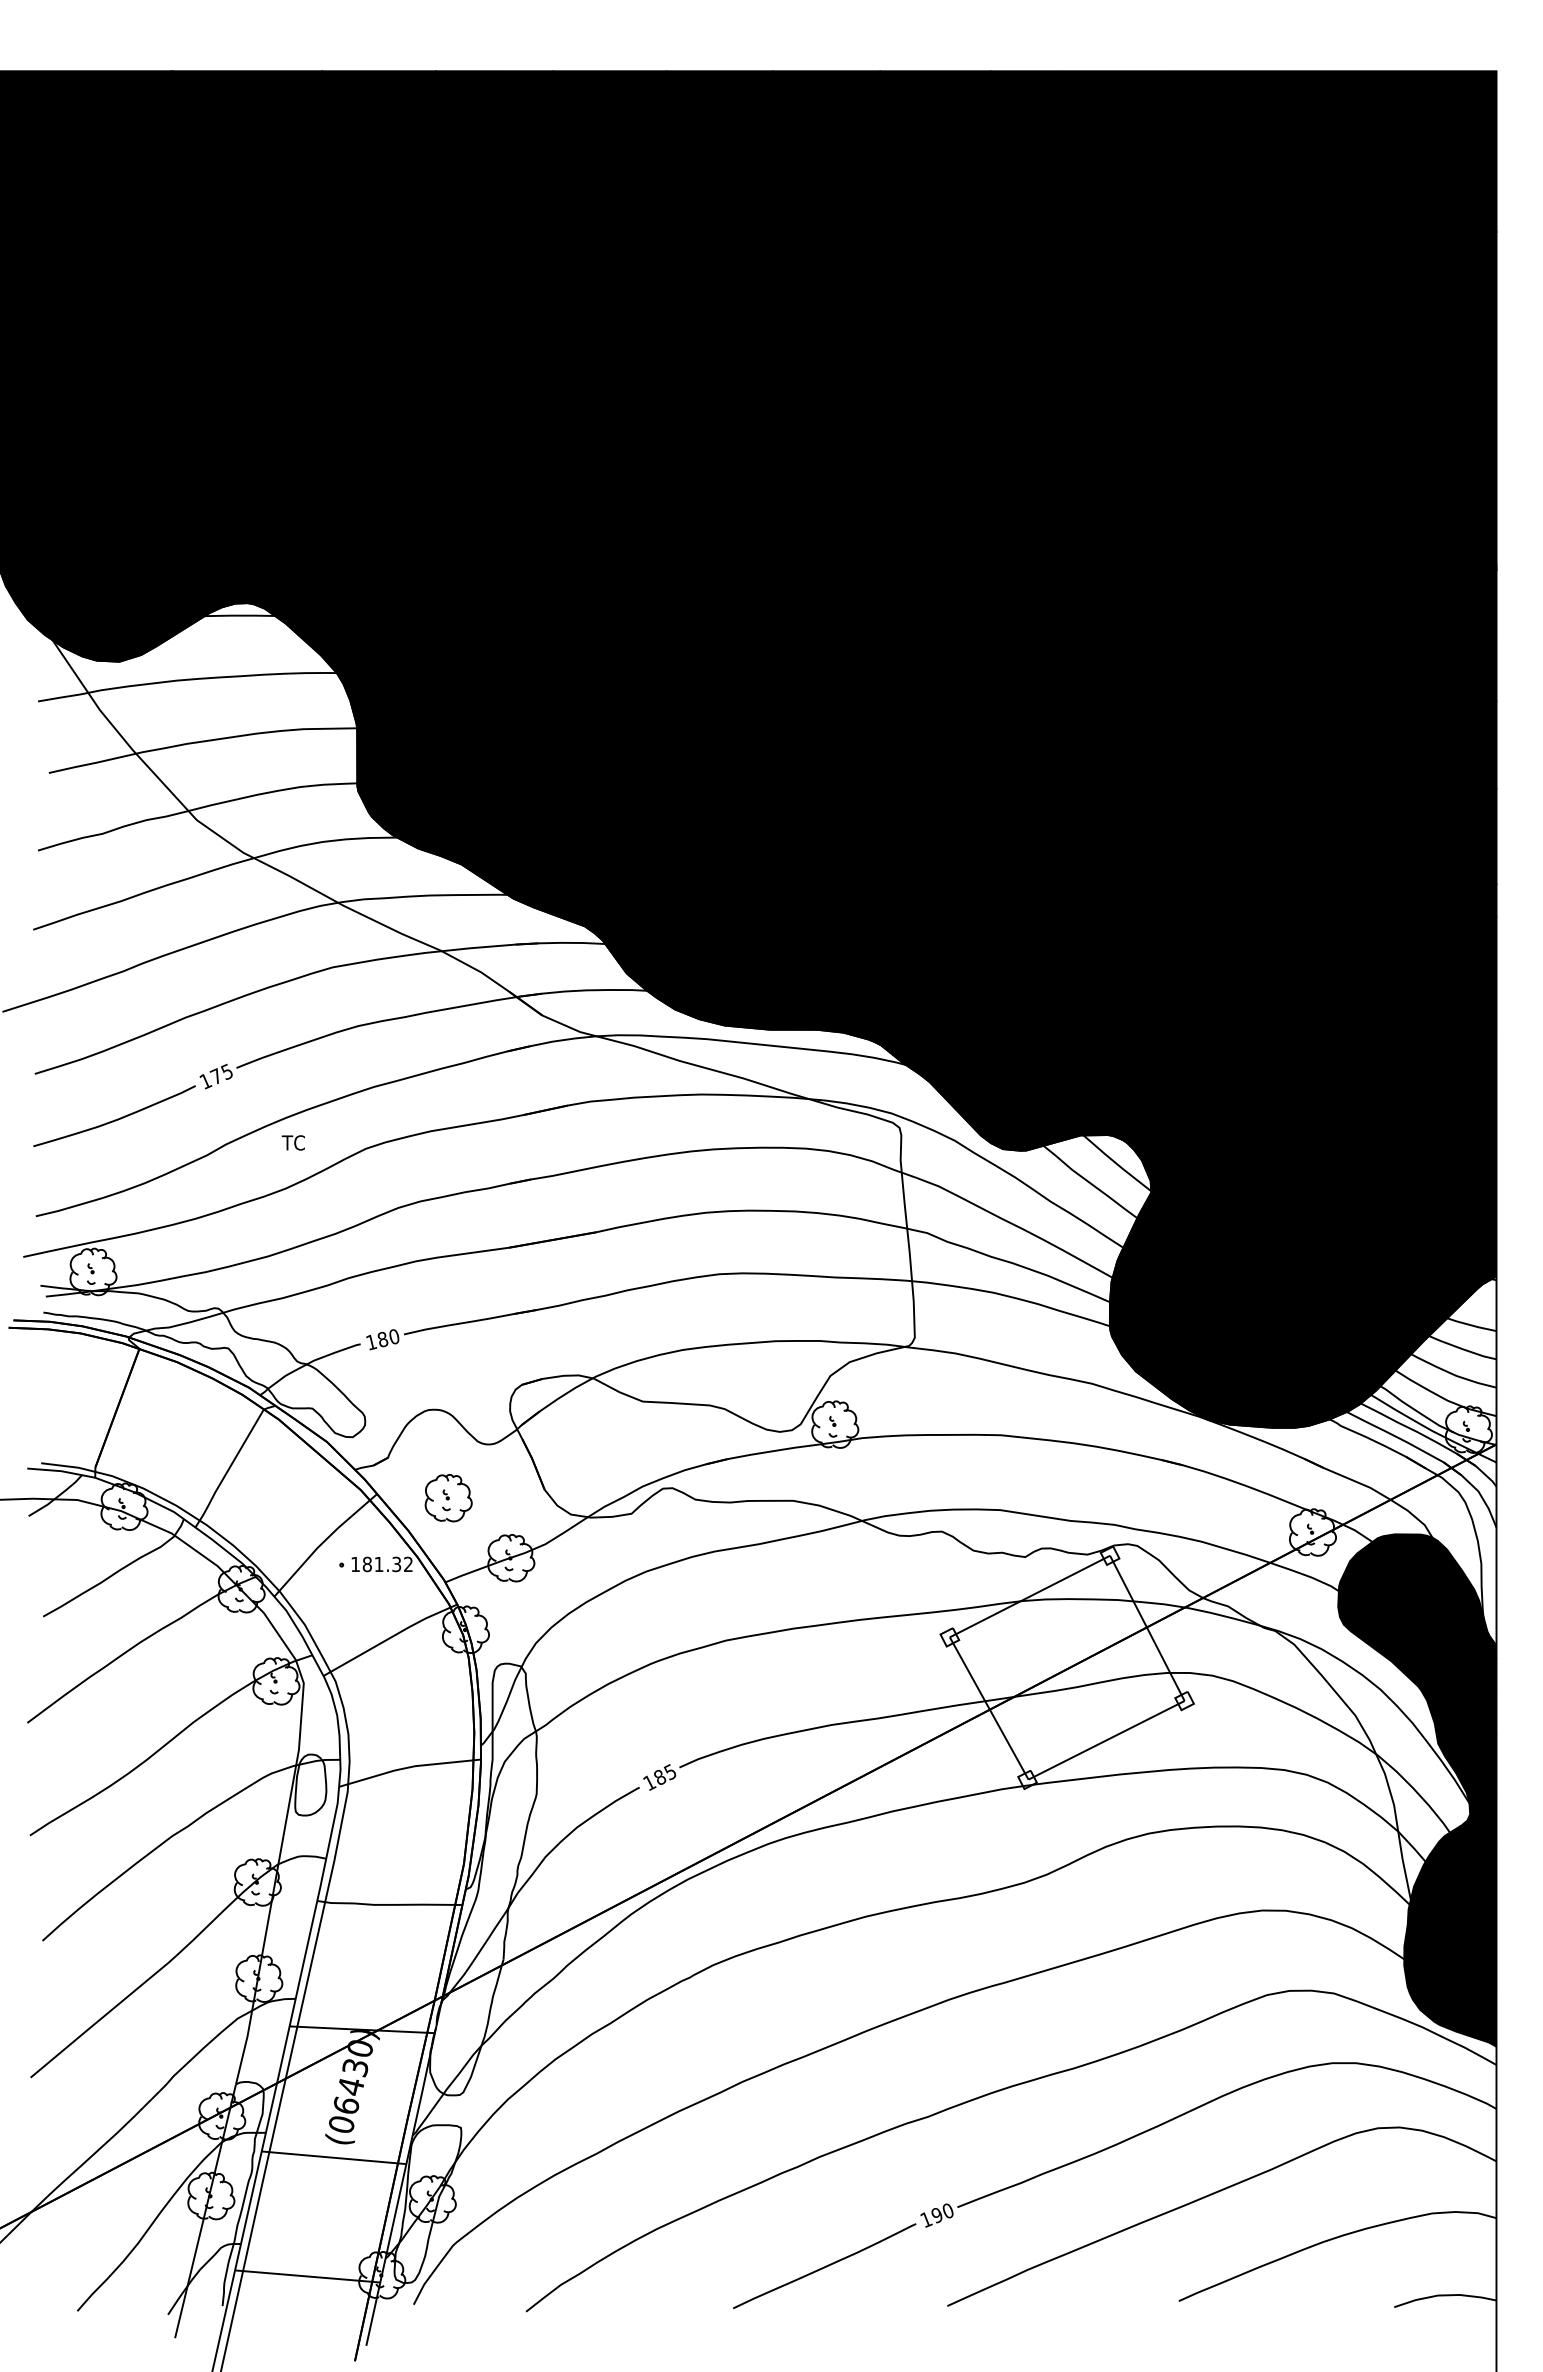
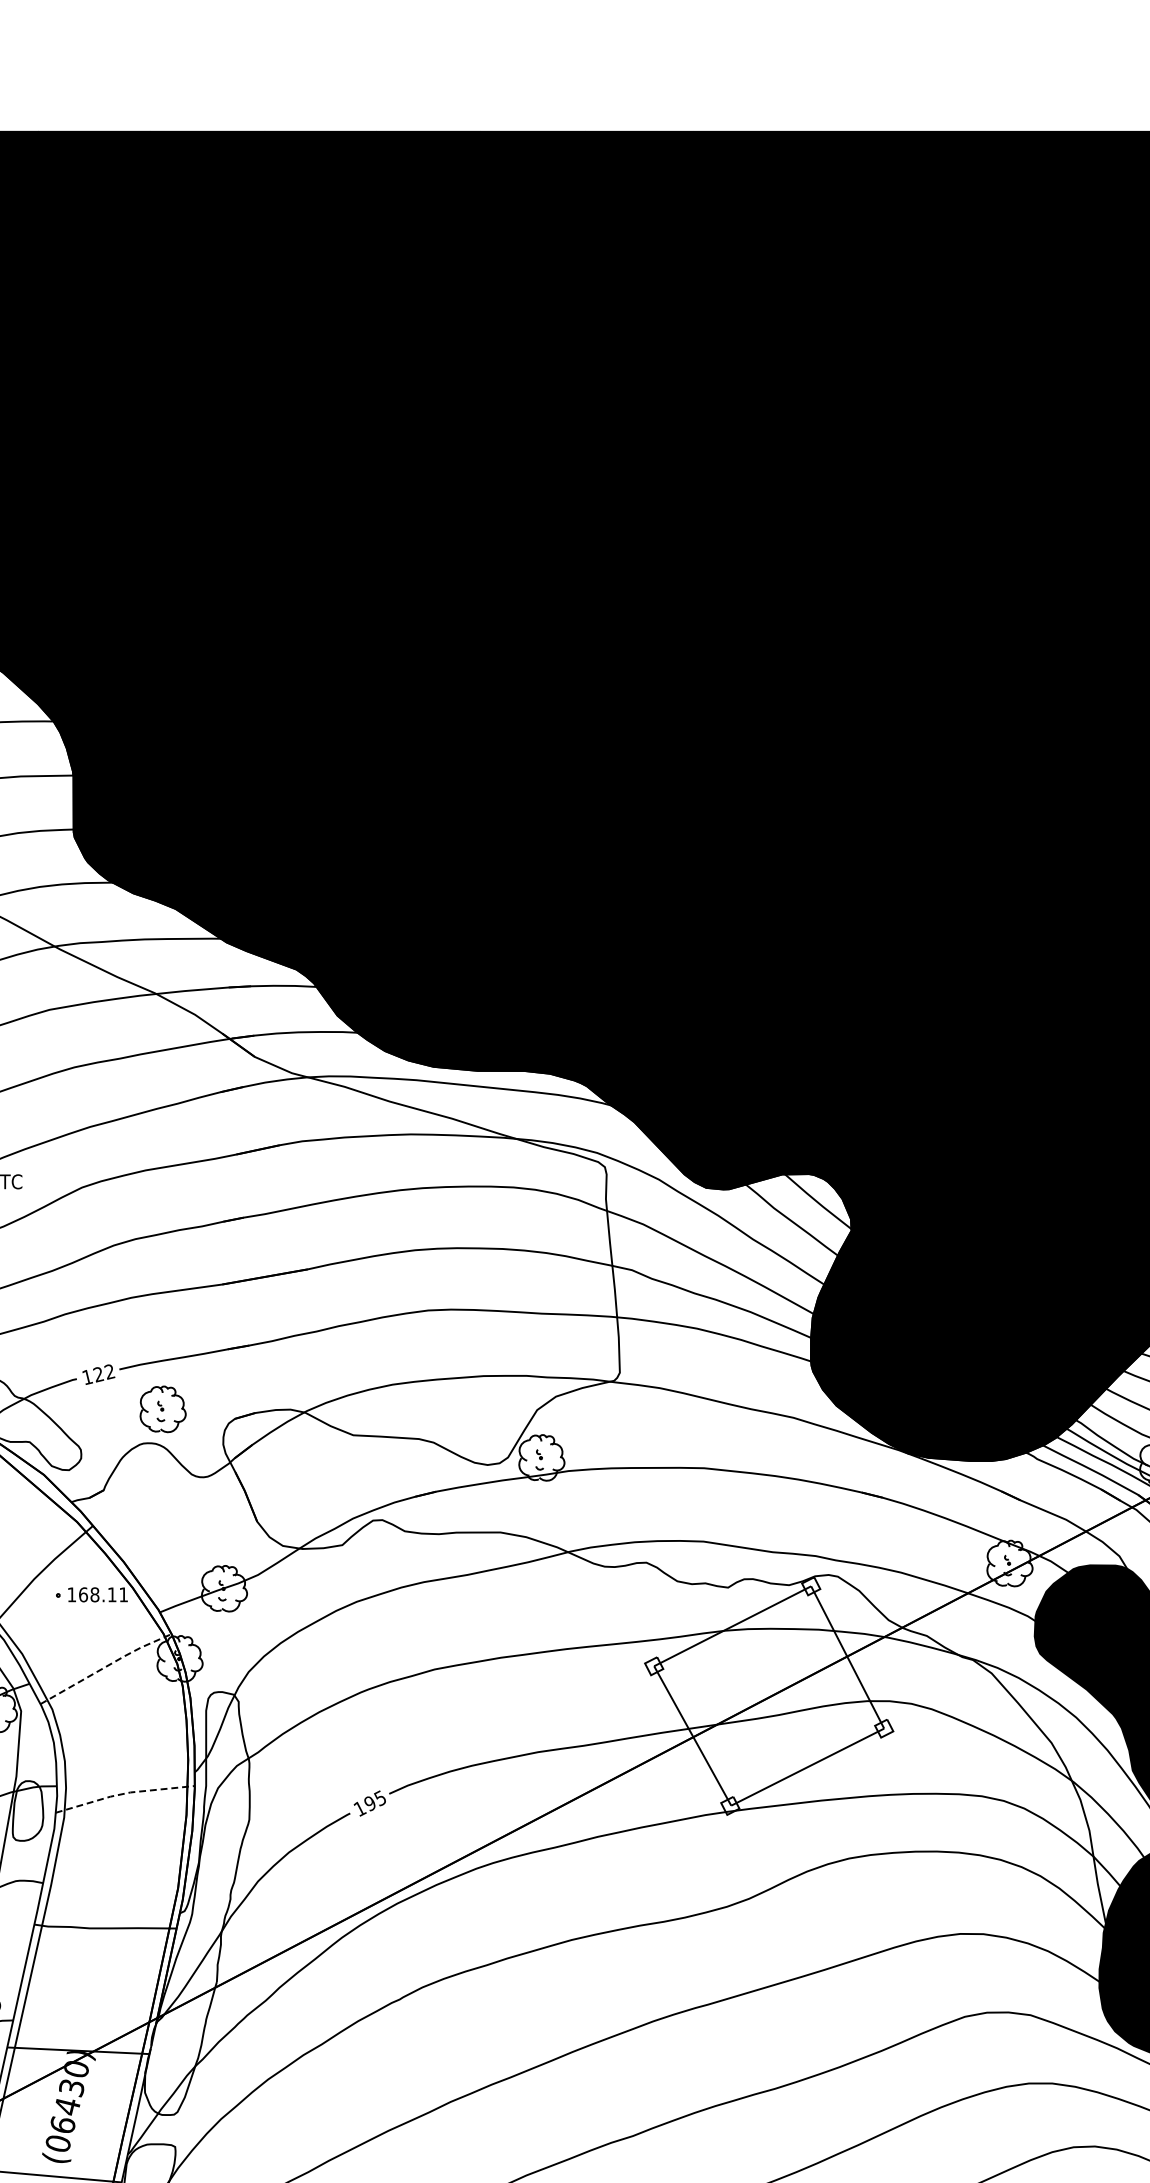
text: (388, 1338) -> (104, 1373), 180 -> 122
part: (448, 1498) -> (162, 1409), moved
text: (387, 1564) -> (103, 1594), 181.32 -> 168.11
line: (391, 1637) -> (107, 1666), solid -> dashed
line: (409, 1767) -> (124, 1793), solid -> dashed
text: (660, 1777) -> (370, 1803), 185 -> 195

